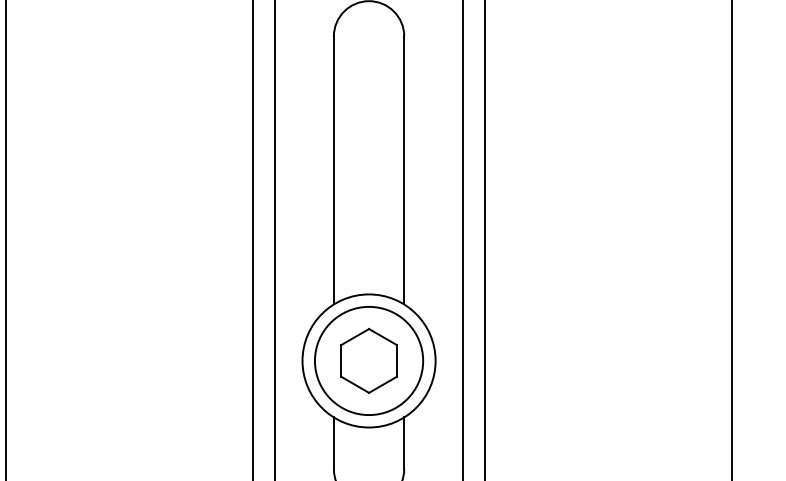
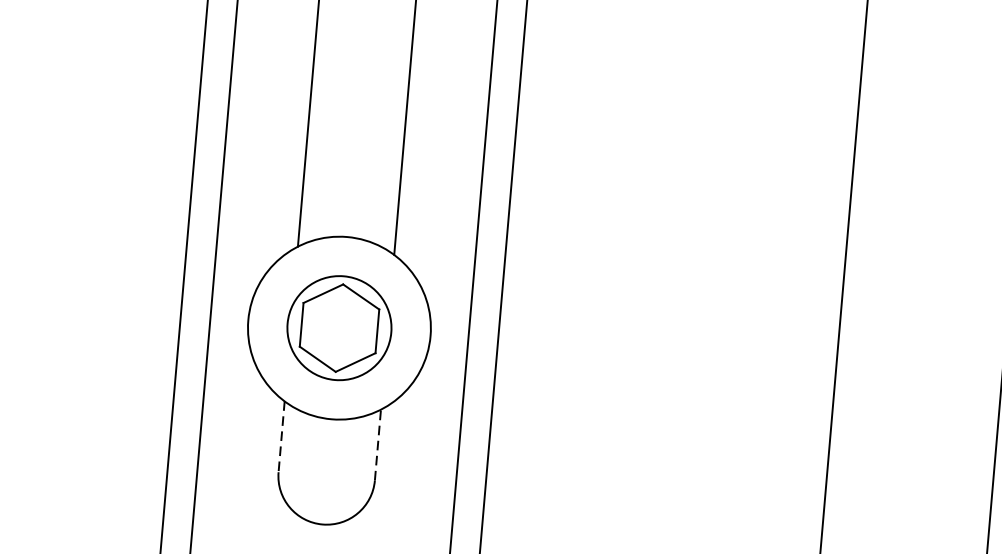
circle: (368, 360) -> (338, 327), size x0.7
line: (333, 443) -> (281, 437), solid -> dashed
line: (404, 443) -> (378, 445), solid -> dashed

